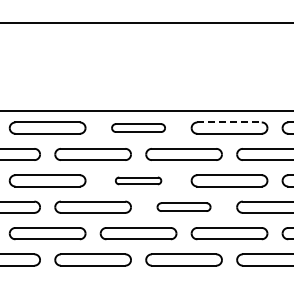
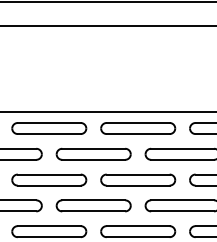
line: (230, 122) -> (139, 123), dashed -> solid
part: (138, 127) -> (49, 127), size x1.43
part: (138, 180) -> (49, 179), size x1.67
part: (183, 206) -> (93, 205), size x1.43

